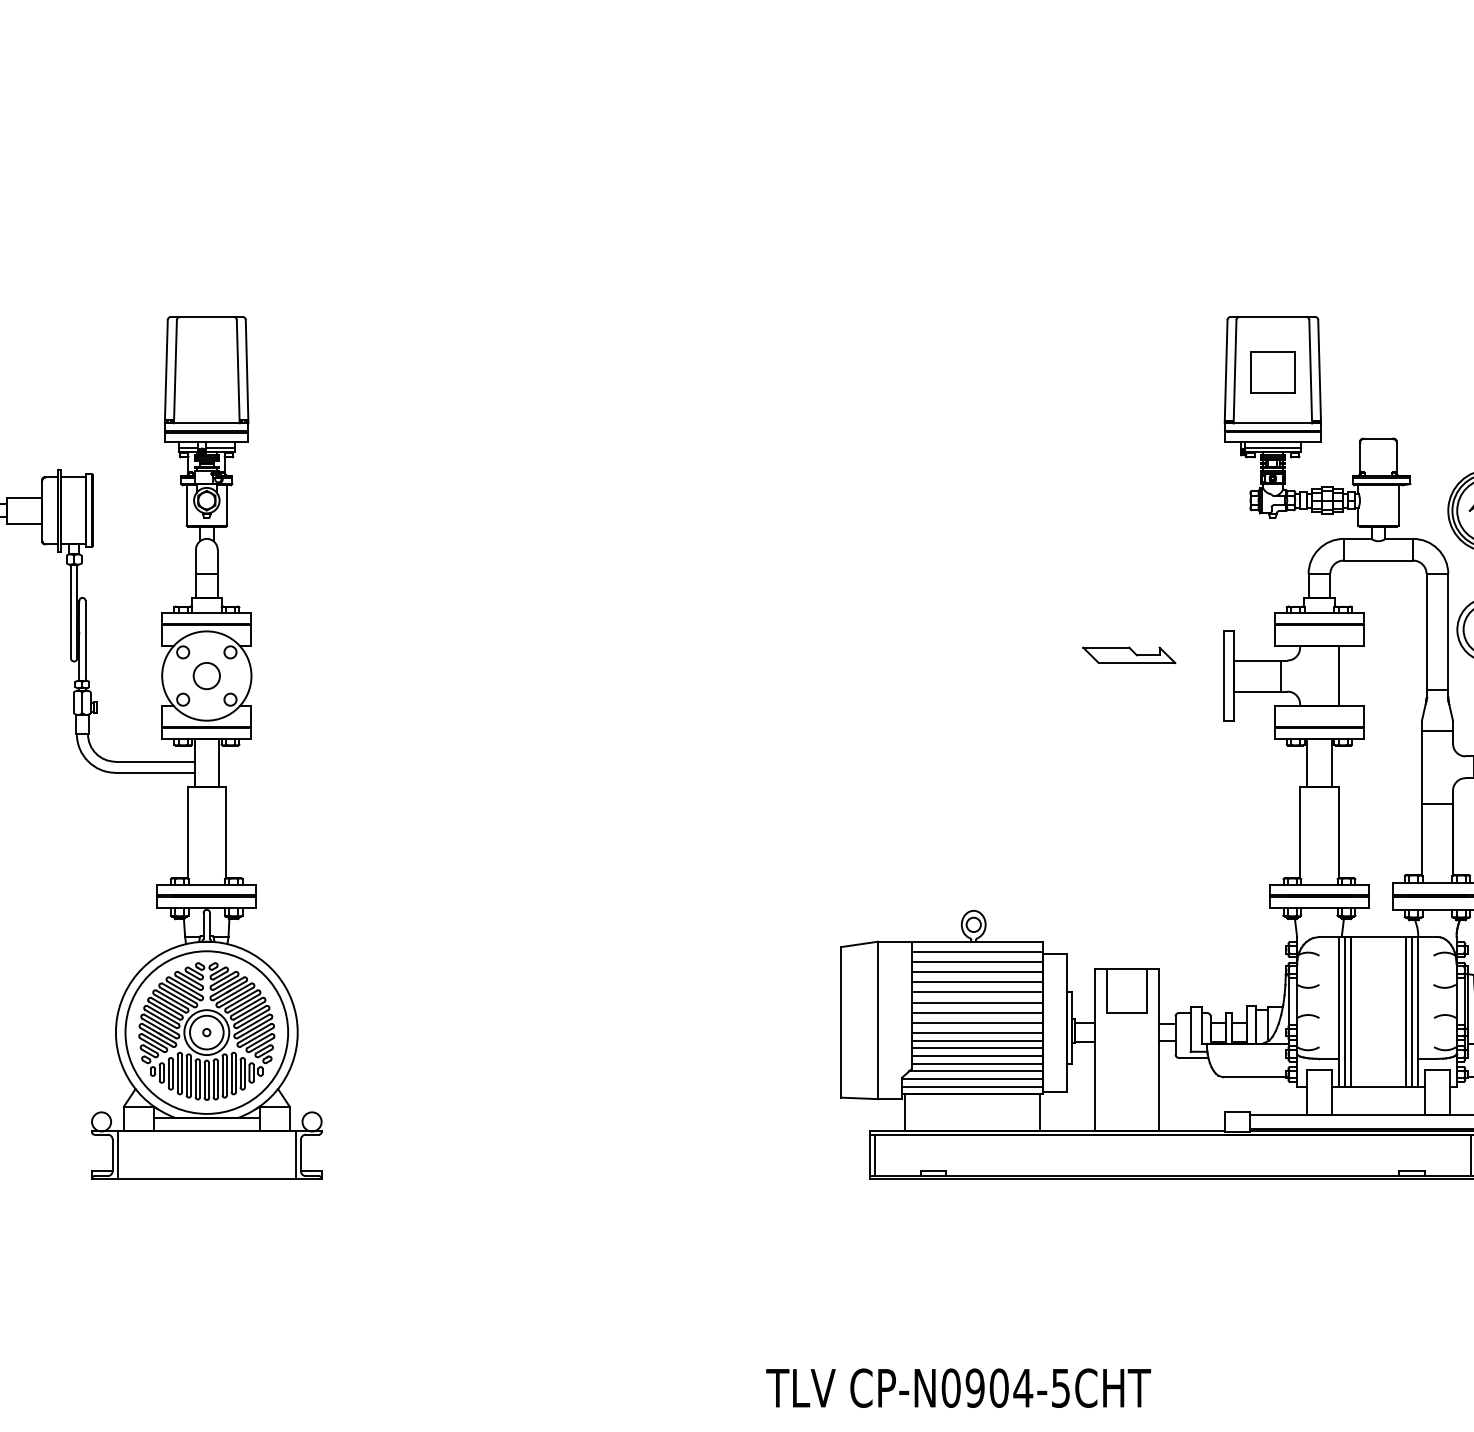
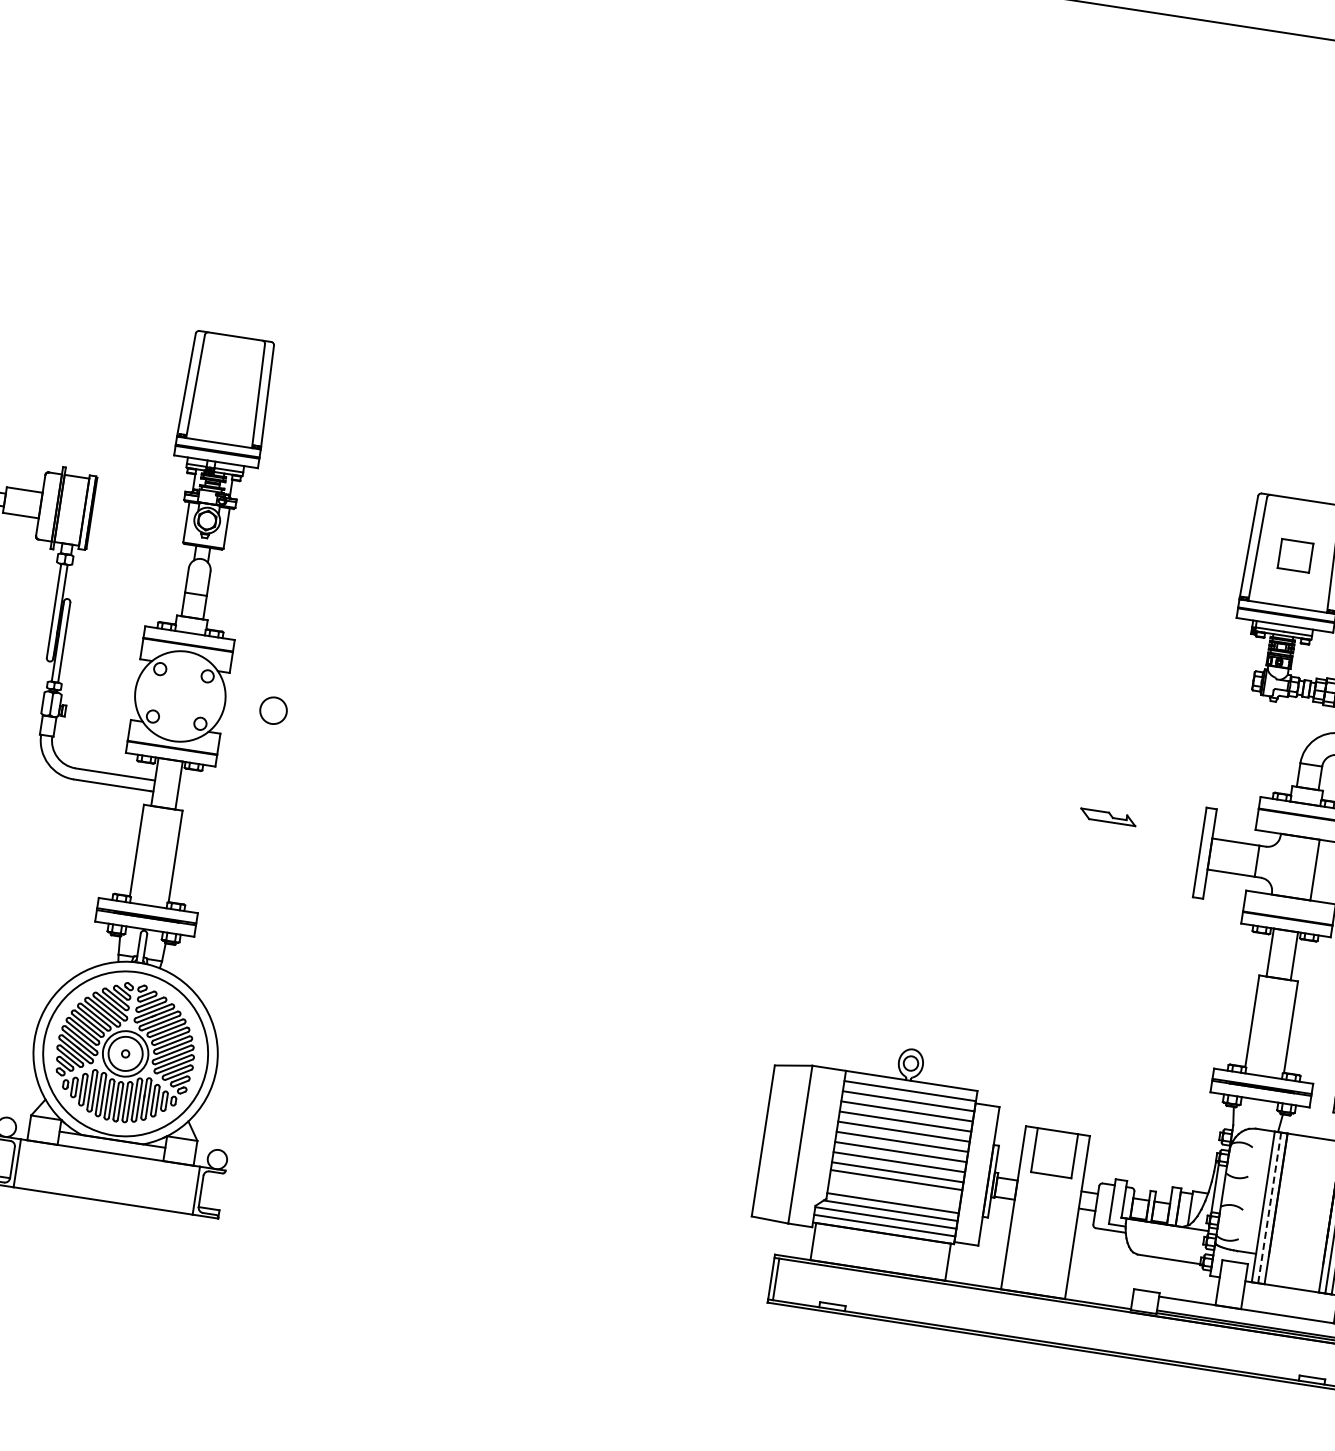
part: (1272, 372) -> (1295, 555), size x0.7
part: (1129, 655) -> (1108, 817), size x0.6
circle: (206, 676) -> (273, 711), moved
line: (1344, 1012) -> (1269, 1208), solid -> dashed
line: (976, 1048) -> (894, 1187), removed
line: (976, 1055) -> (893, 1194), removed

